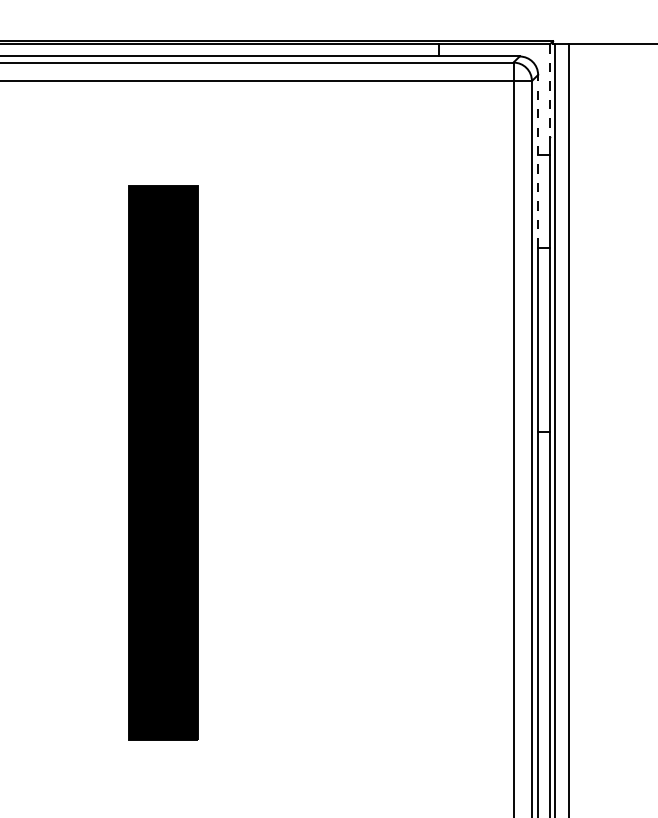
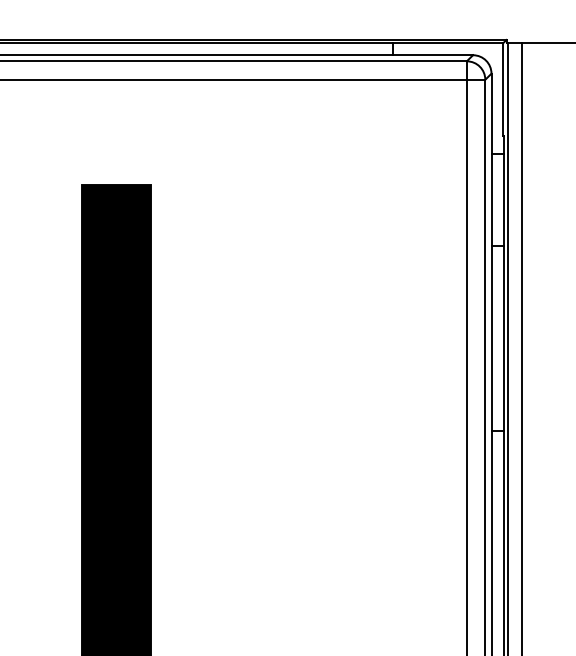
line: (549, 91) -> (502, 90), dashed -> solid
line: (538, 160) -> (491, 159), dashed -> solid

